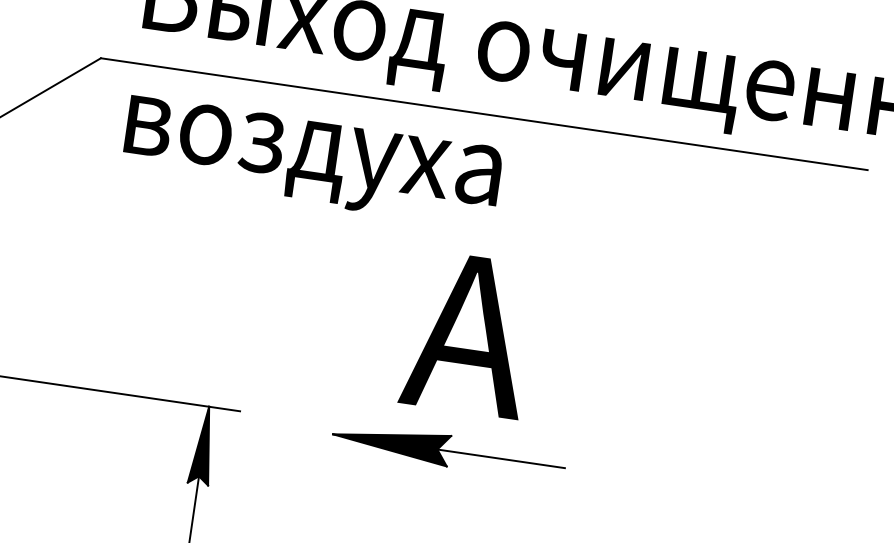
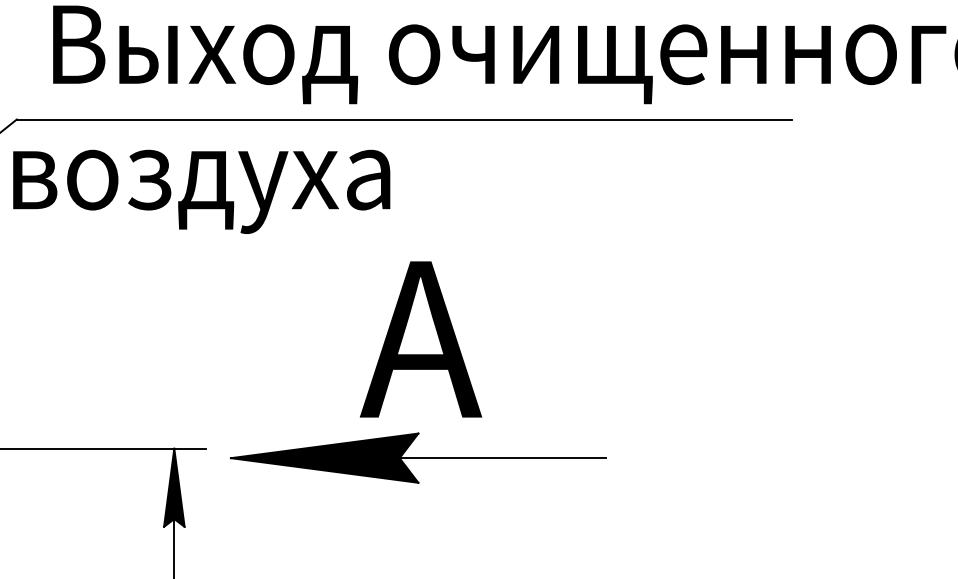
text: (311, 161) -> (201, 191), moved
part: (448, 450) -> (417, 457), size x1.6

